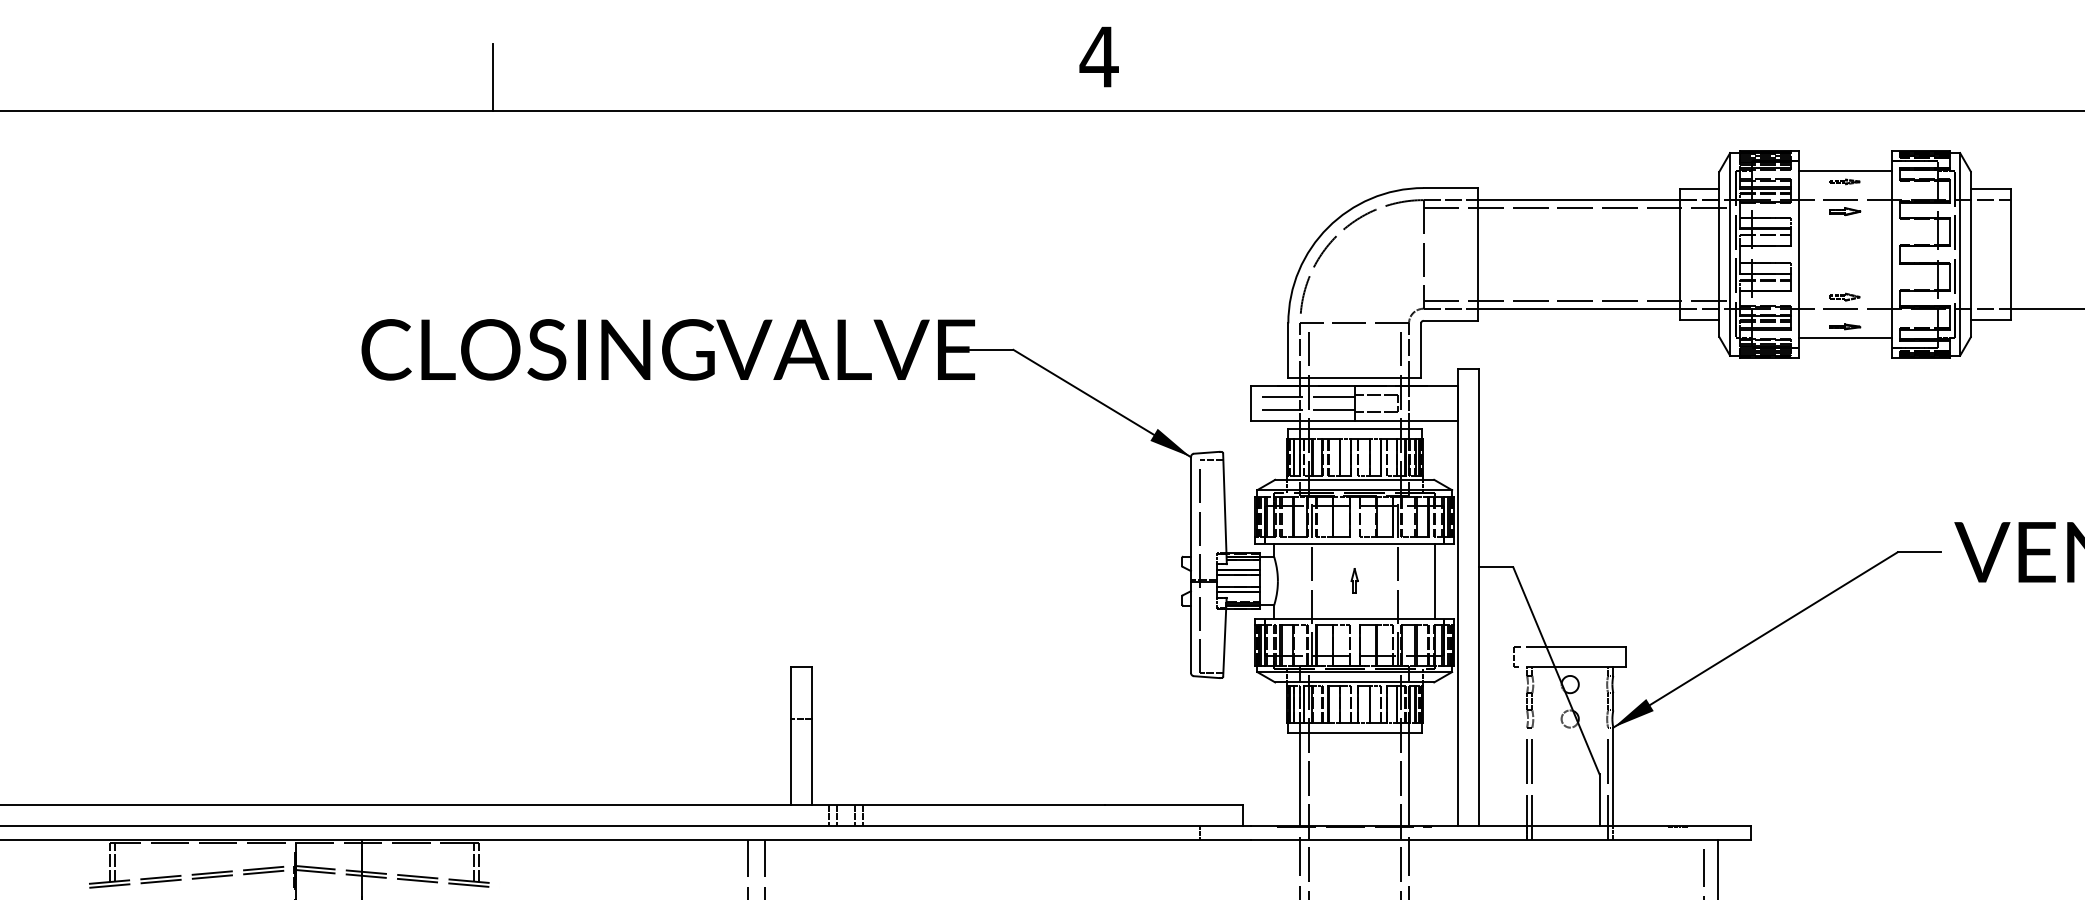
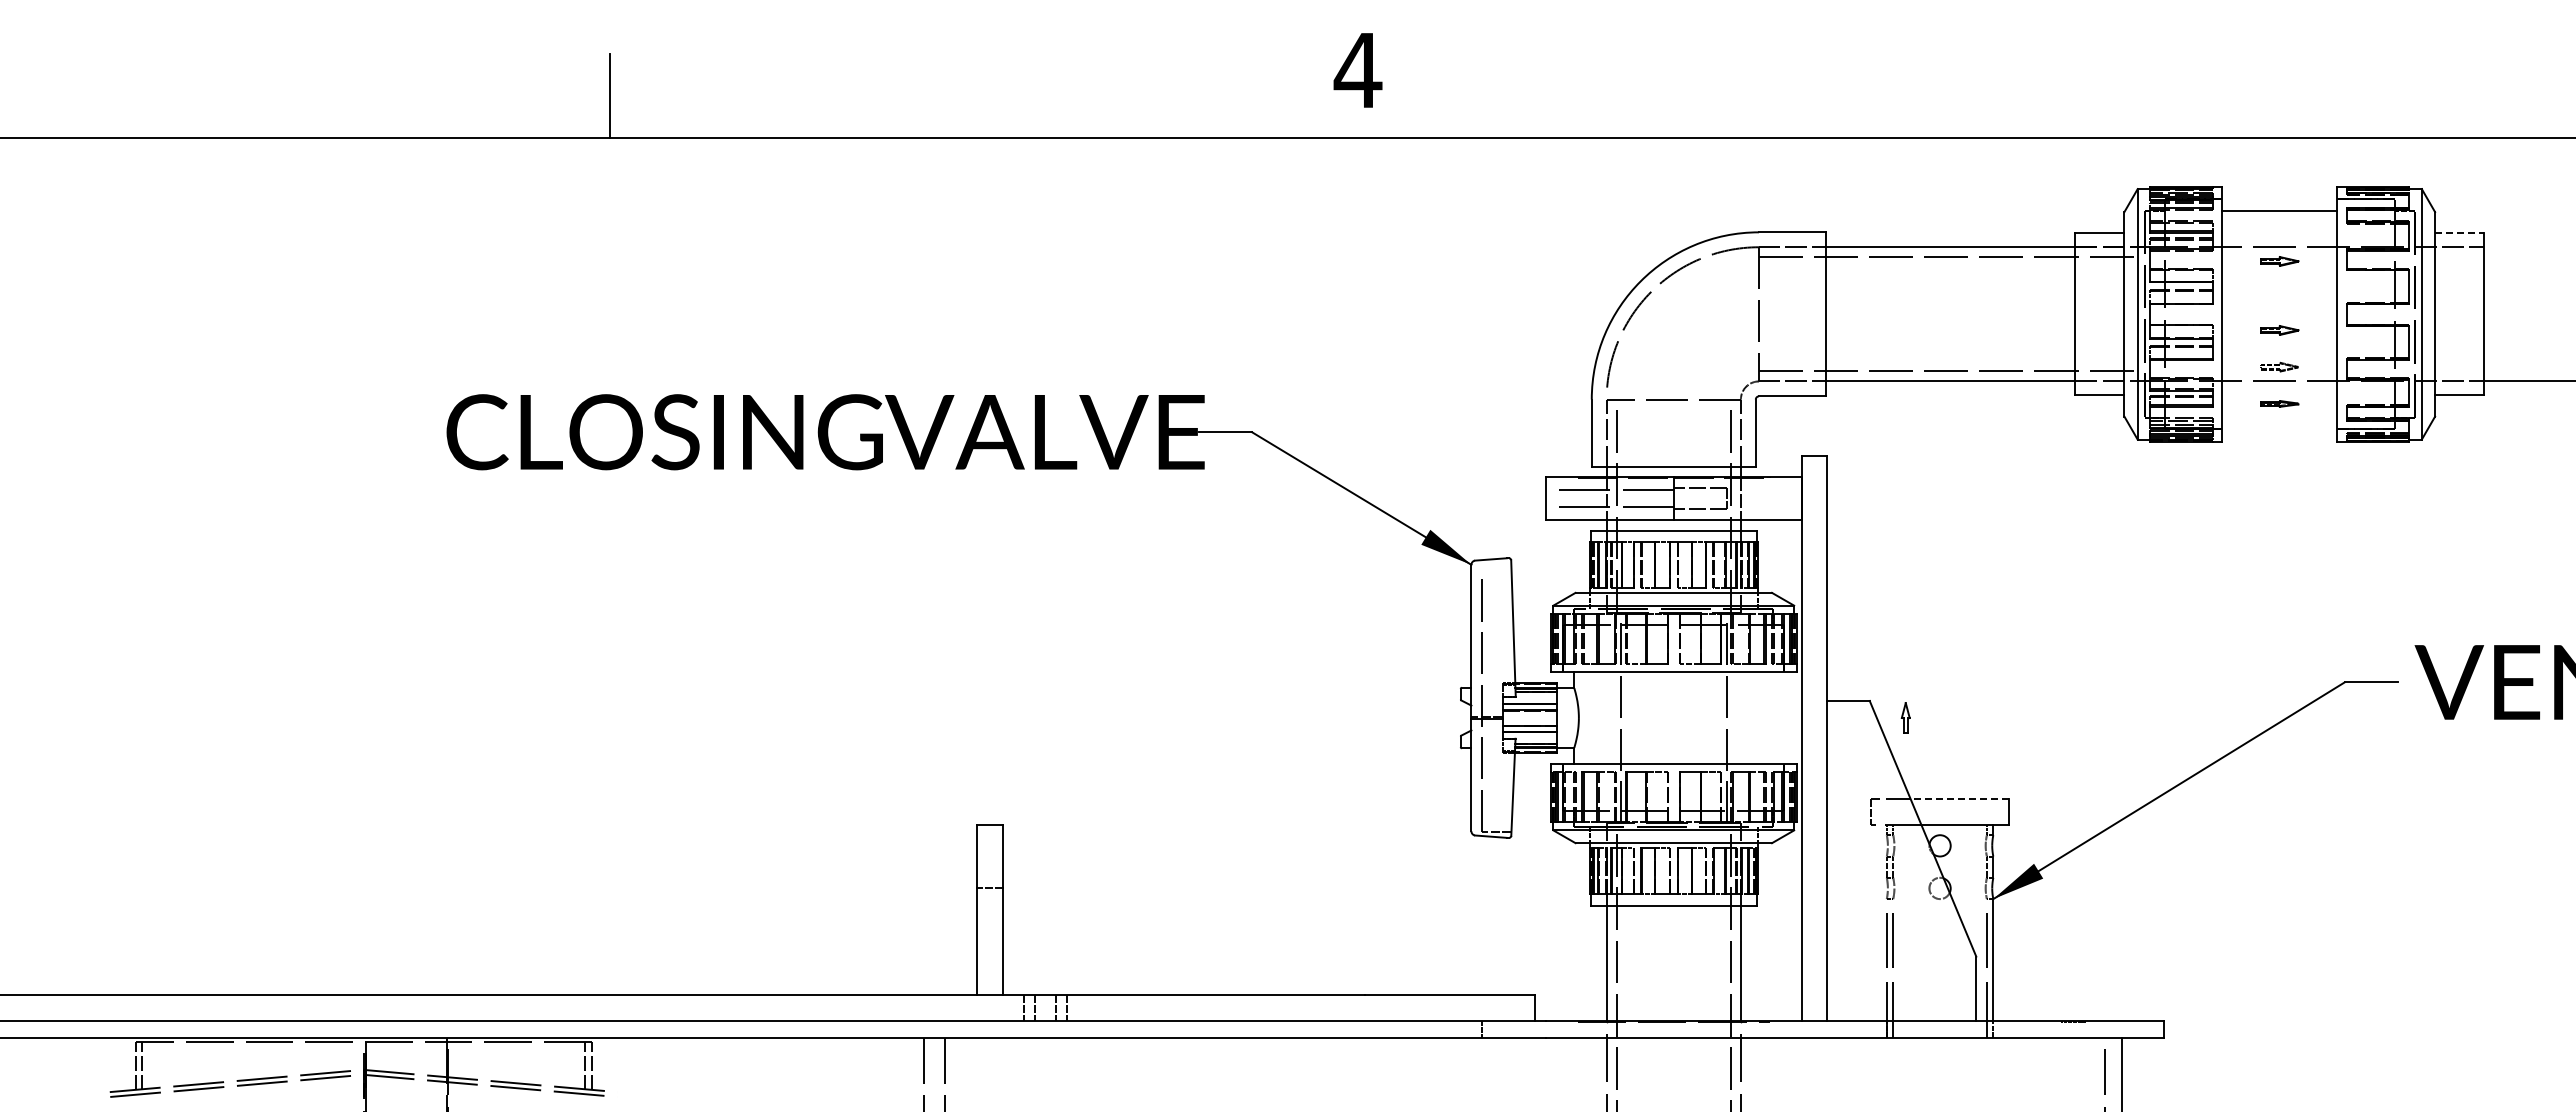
part: (1844, 181) -> (2279, 224), removed
line: (1991, 189) -> (2460, 233), solid -> dashed
part: (1844, 267) -> (2279, 330), added
line: (1844, 337) -> (2279, 417), removed
line: (1211, 460) -> (1496, 568), removed
part: (1354, 580) -> (1905, 717), moved
line: (1435, 580) -> (1773, 717), removed
line: (1585, 646) -> (1959, 798), solid -> dashed

